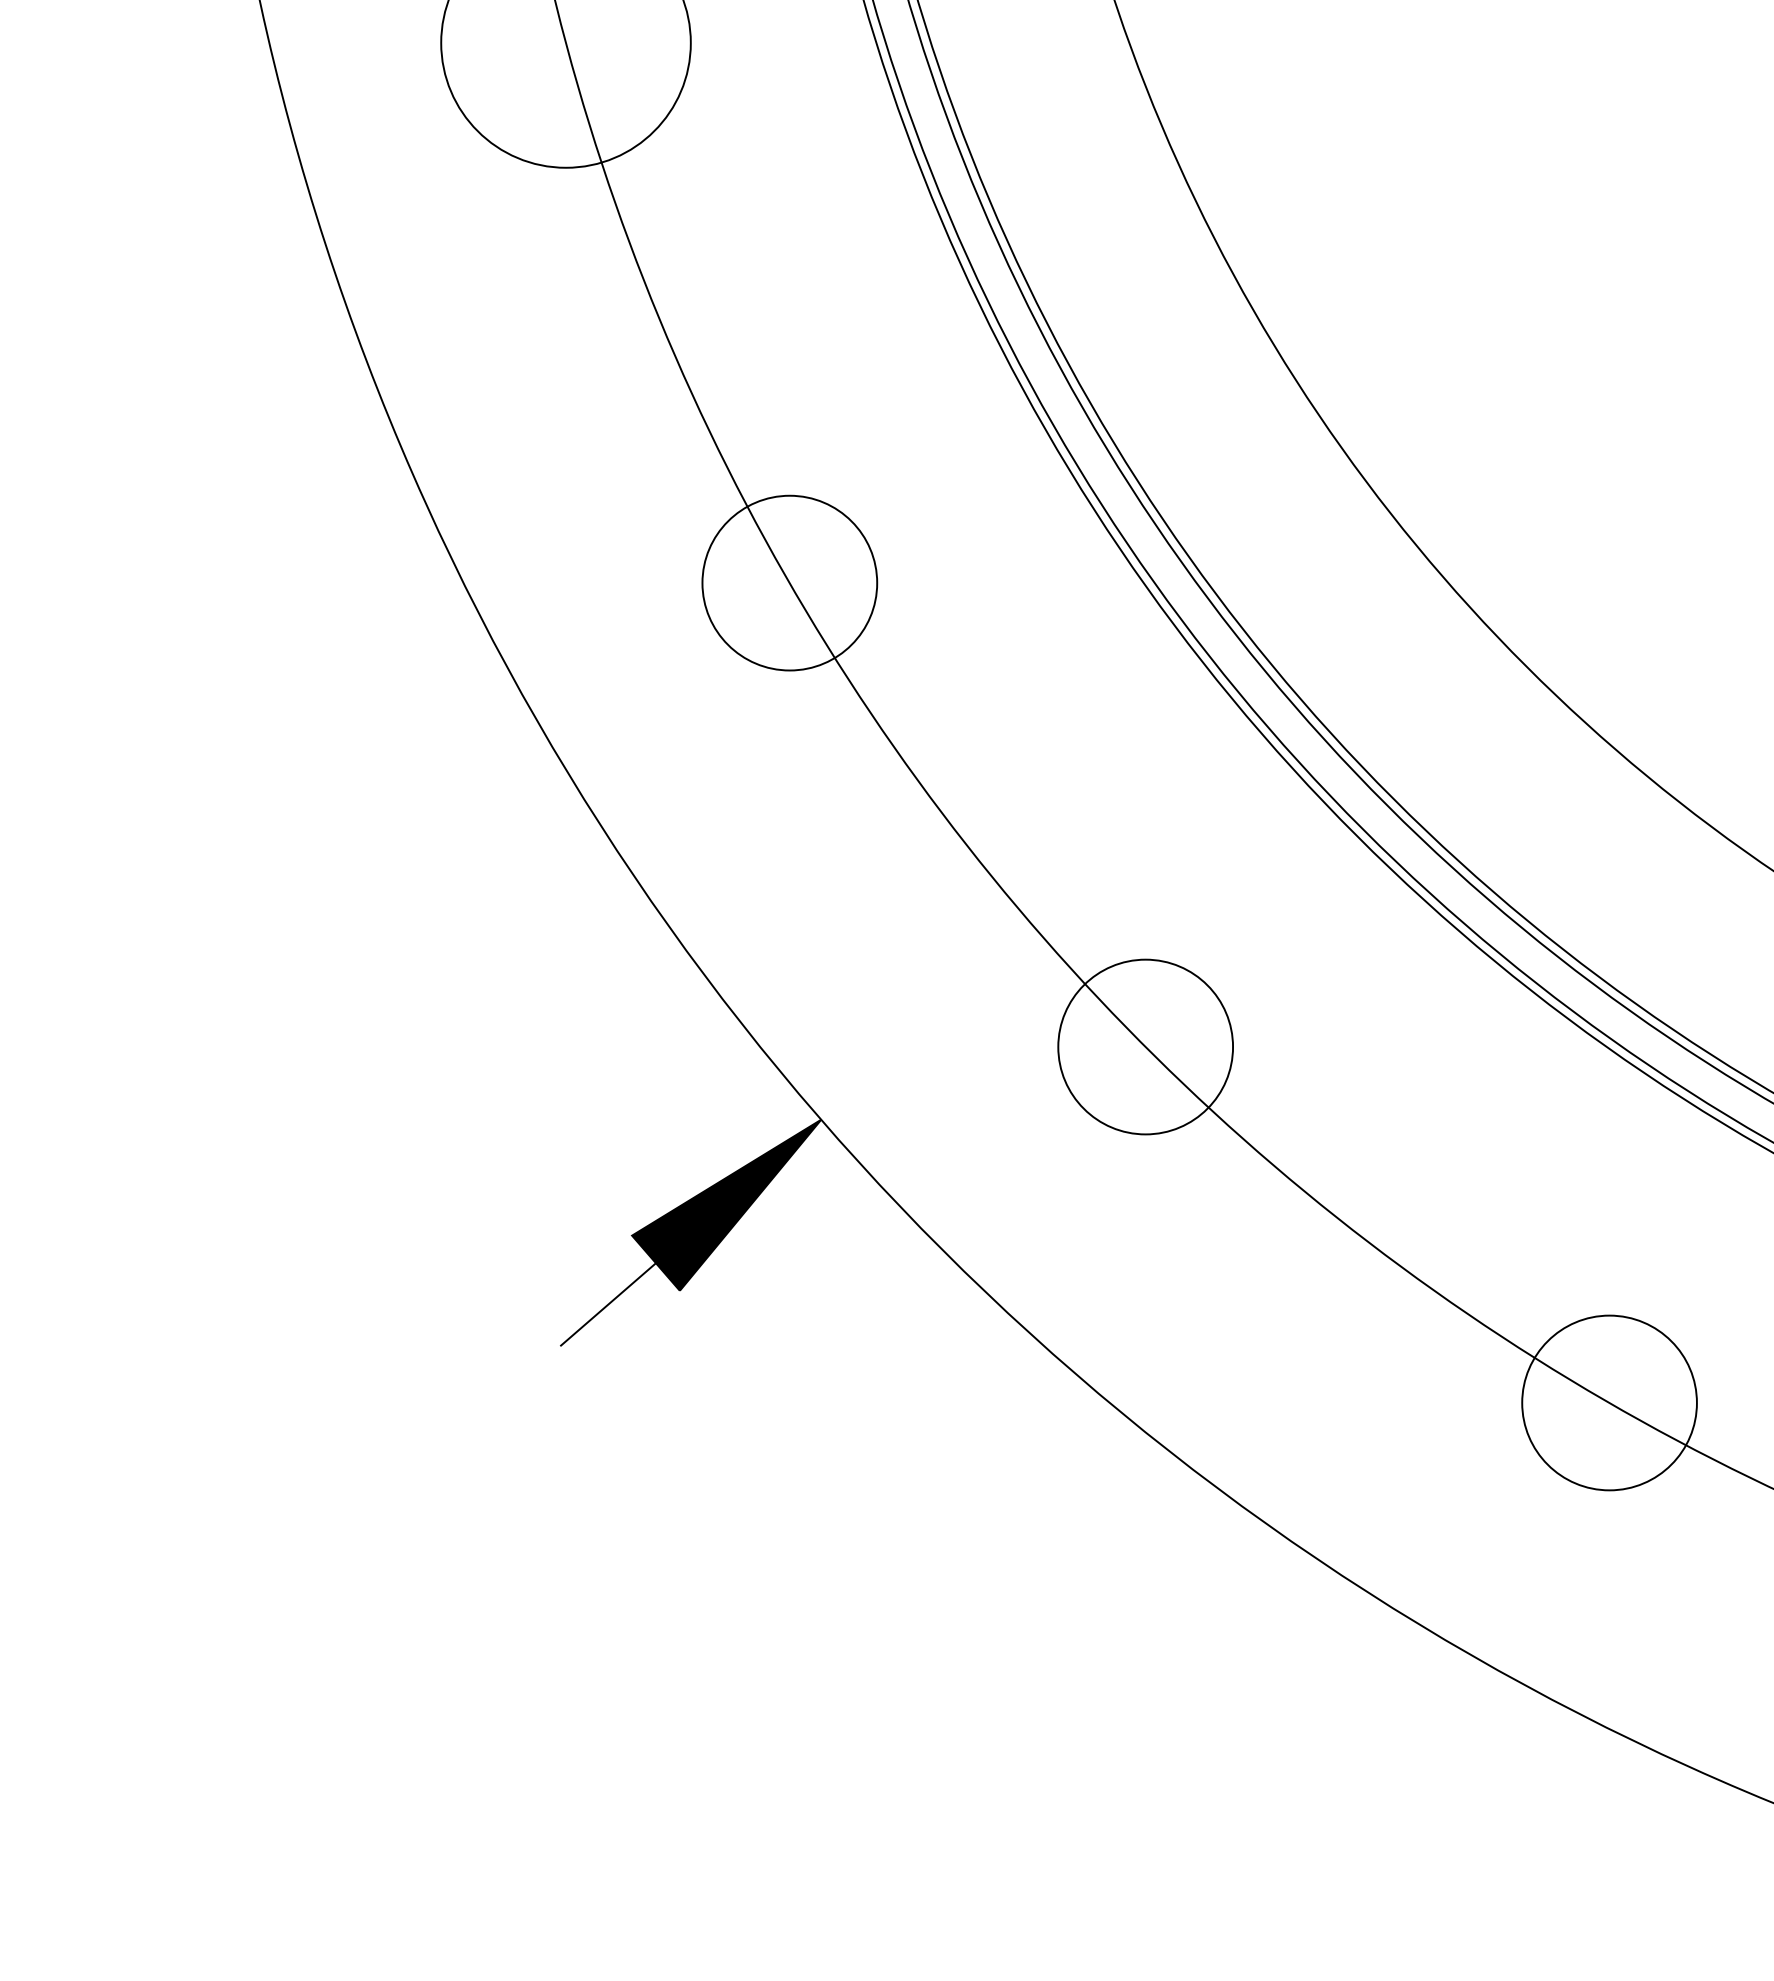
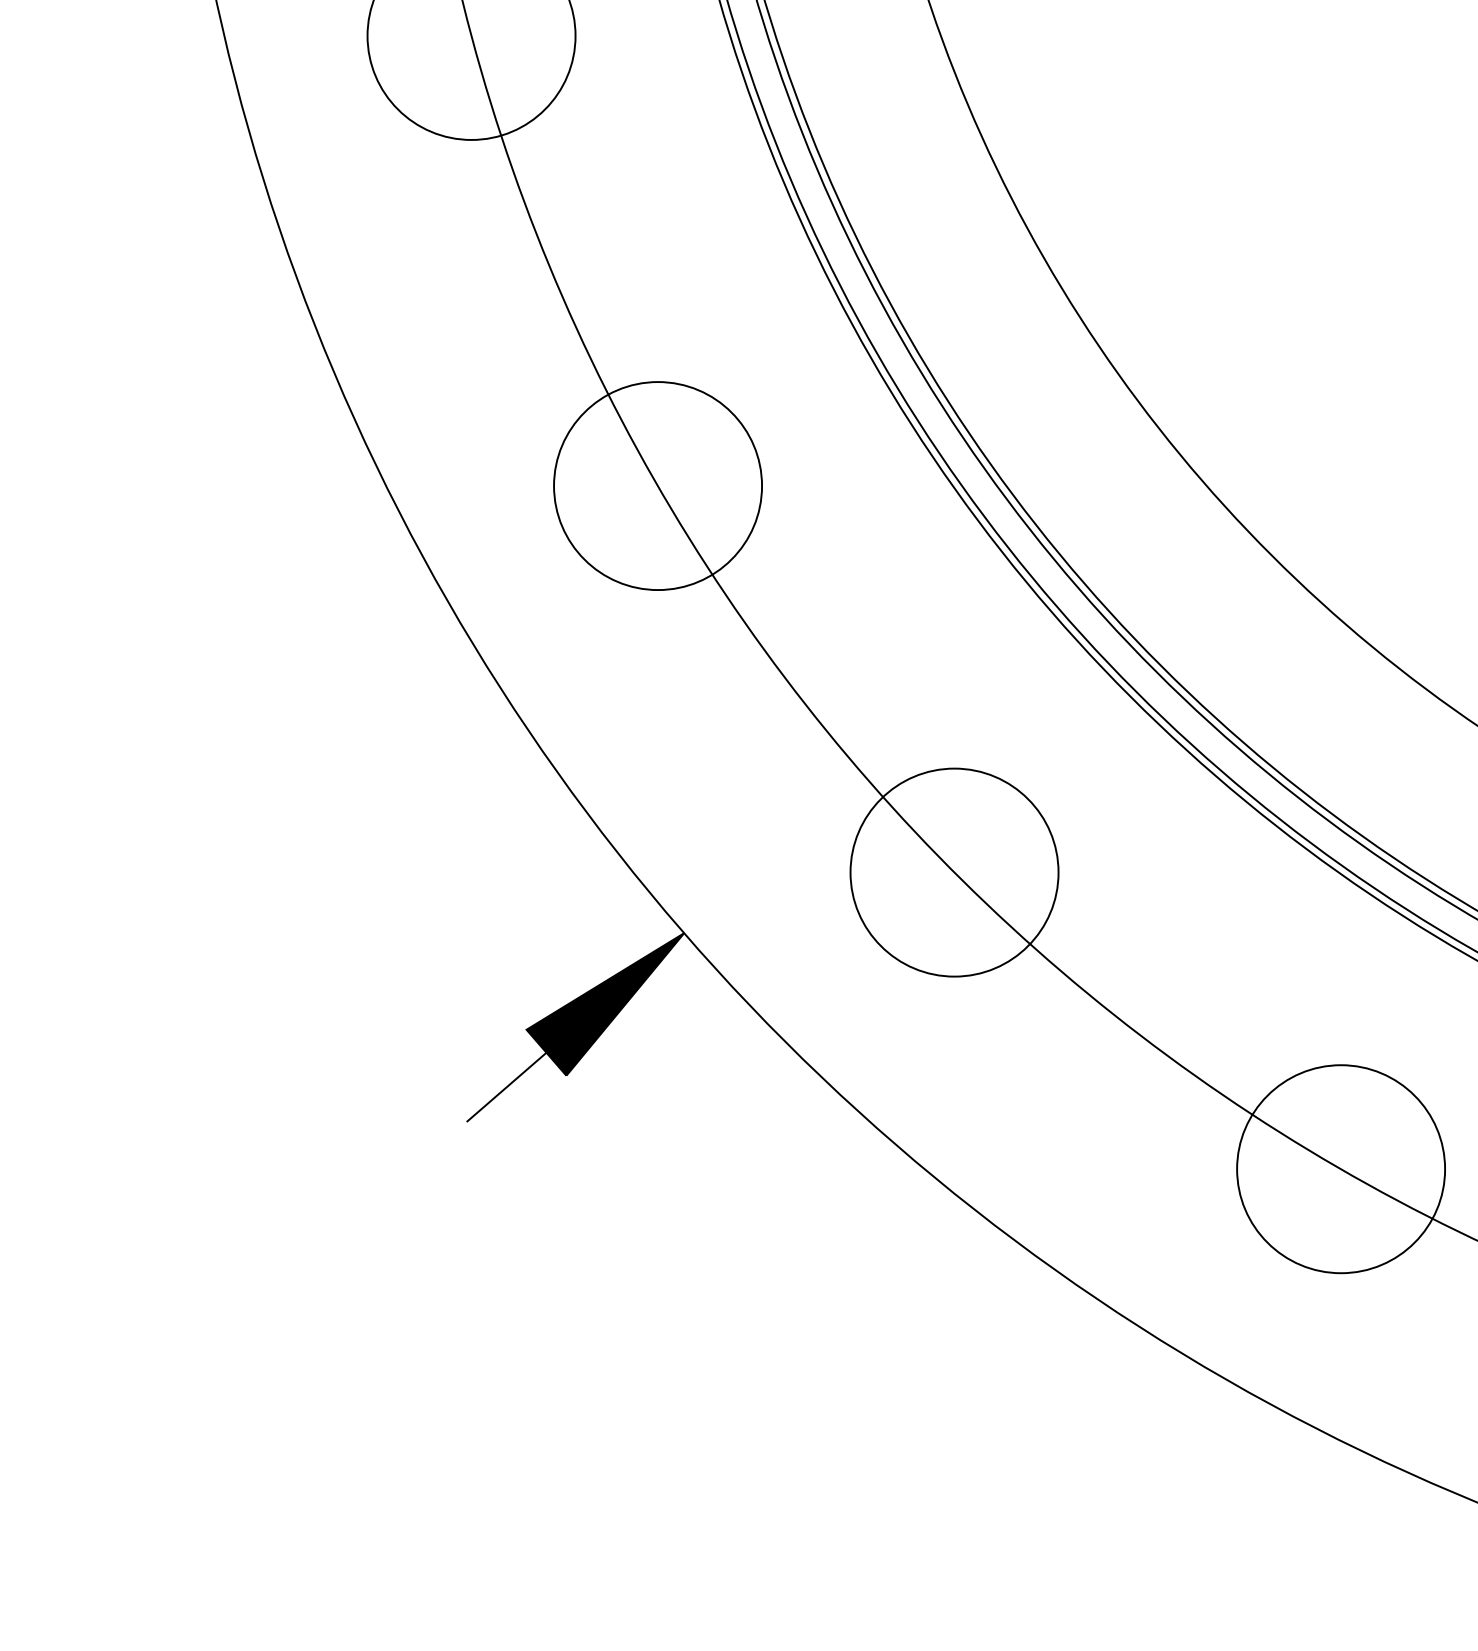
circle: (790, 583) -> (658, 486), size x1.43
circle: (1145, 1046) -> (954, 872), size x1.43
circle: (1610, 1403) -> (1341, 1169), size x1.43

